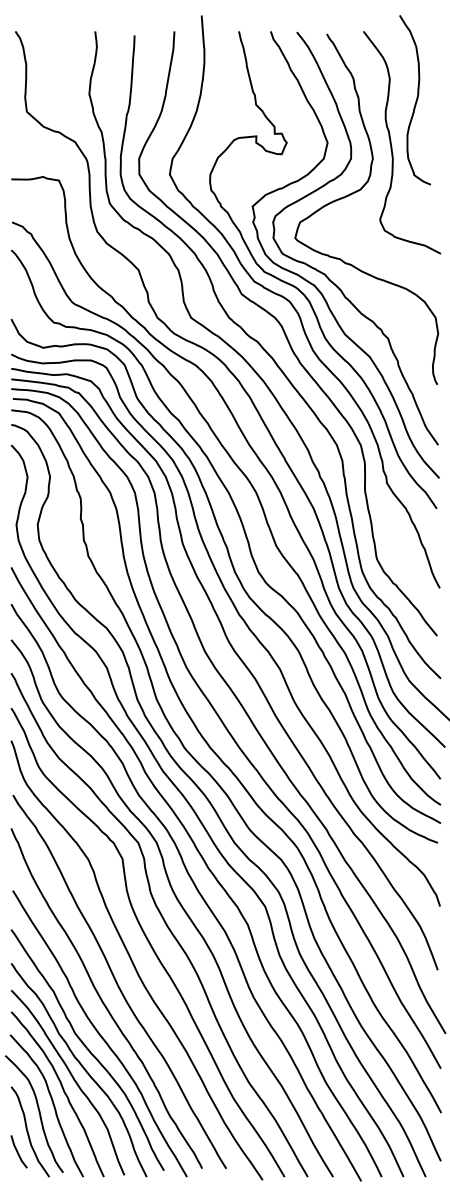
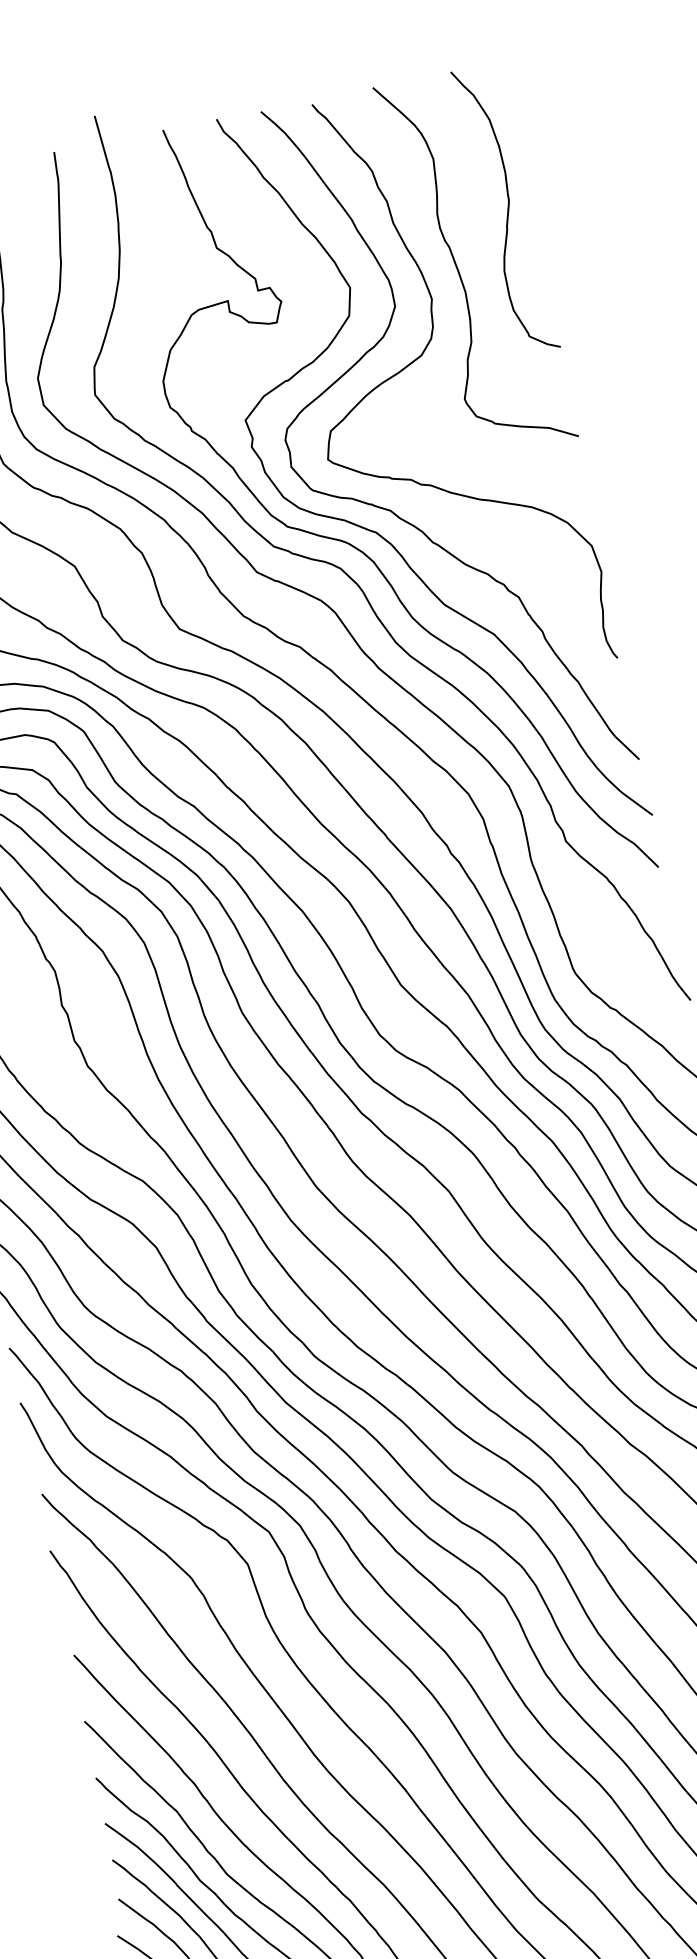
curve: (415, 100) -> (506, 210), moved

